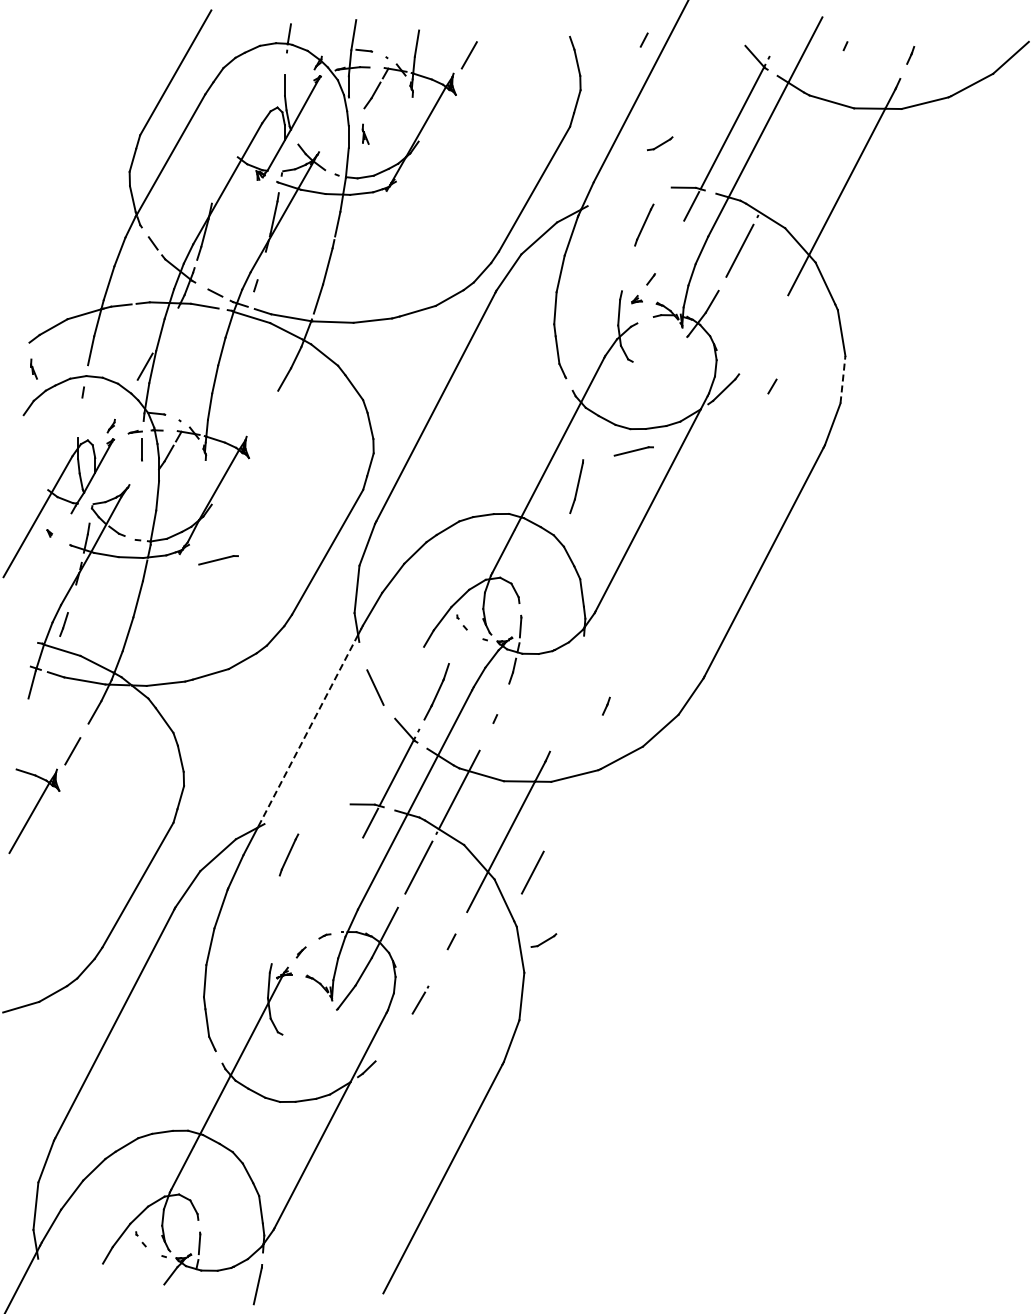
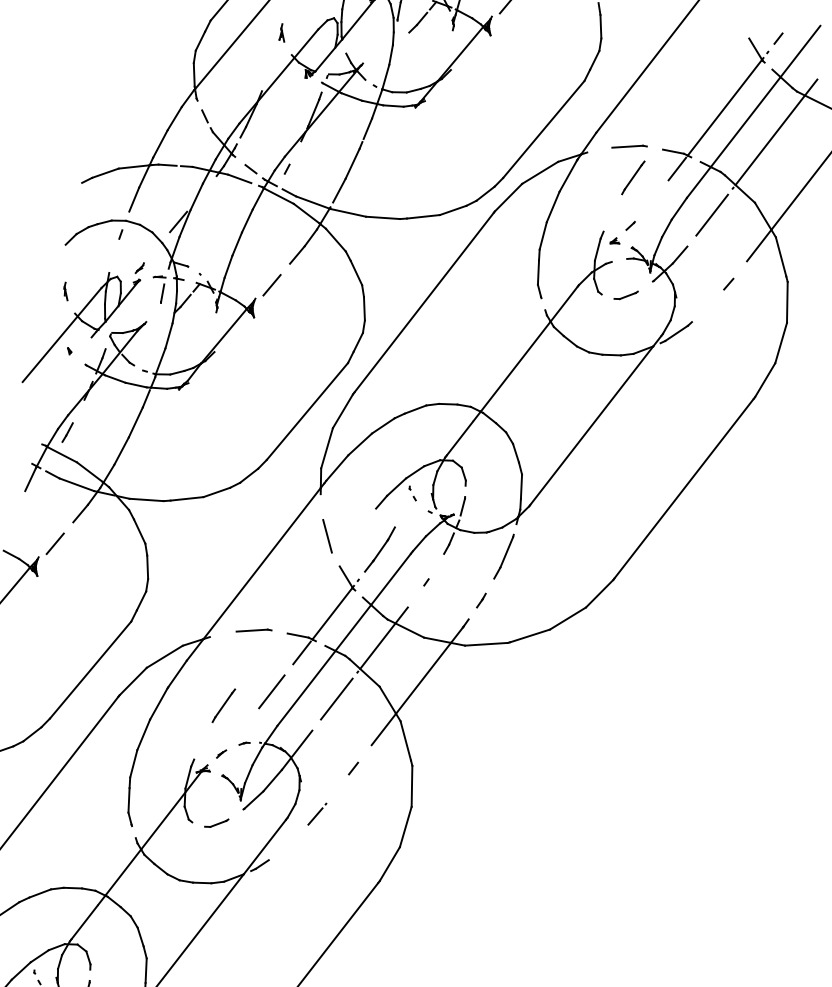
line: (643, 39) -> (777, 37), moved
part: (365, 133) -> (283, 32), moved
part: (660, 143) -> (626, 295), moved
line: (794, 144) -> (776, 131), added
part: (33, 368) -> (66, 290), moved
line: (842, 379) -> (780, 342), dashed -> solid
line: (772, 386) -> (728, 284), moved
line: (261, 418) -> (271, 285), added
part: (633, 451) -> (629, 147), moved
part: (576, 486) -> (503, 556), moved
line: (218, 560) -> (253, 631), moved
line: (606, 705) -> (481, 599), moved
line: (307, 731) -> (261, 563), dashed -> solid
line: (288, 854) -> (223, 705), moved
line: (532, 872) -> (271, 691), moved
part: (543, 940) -> (216, 823), moved

